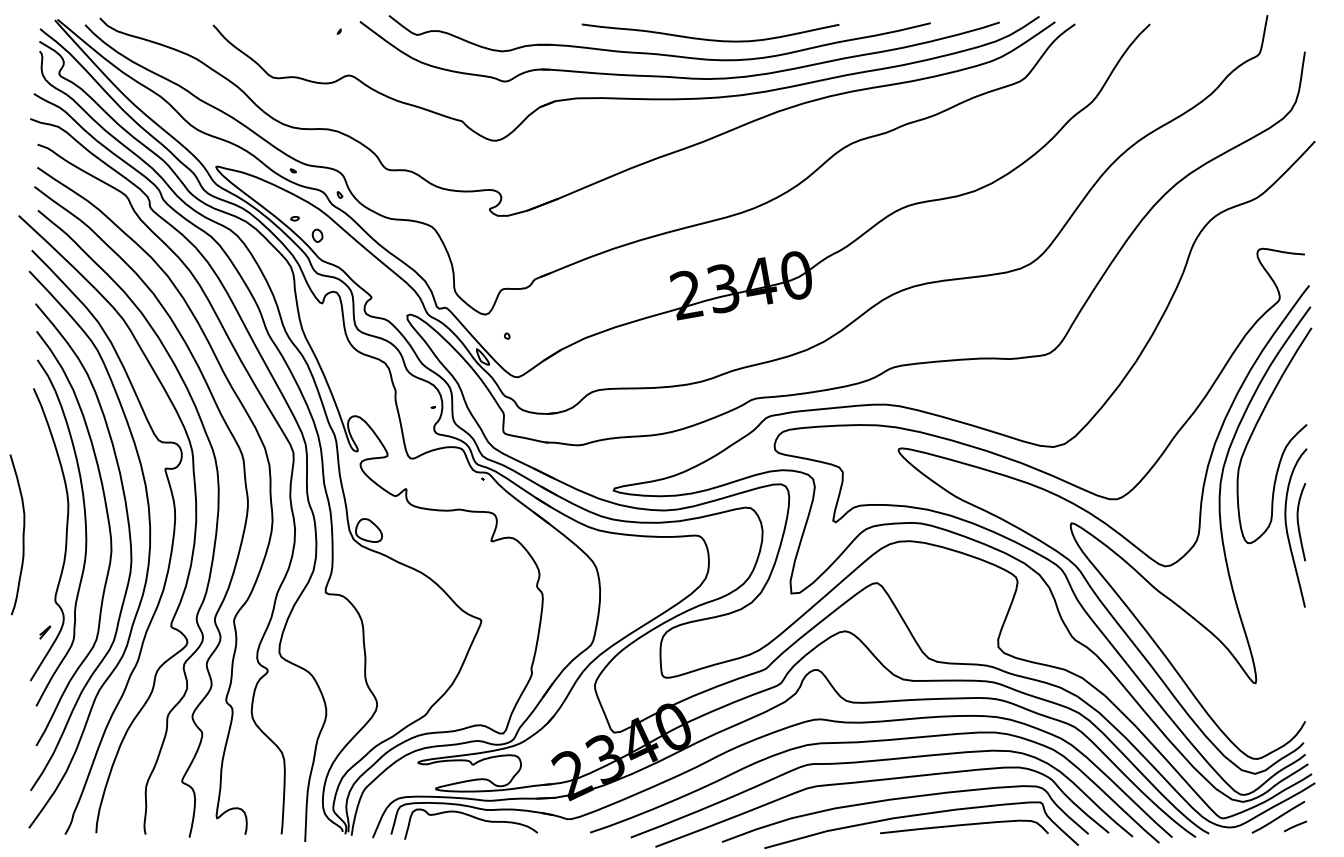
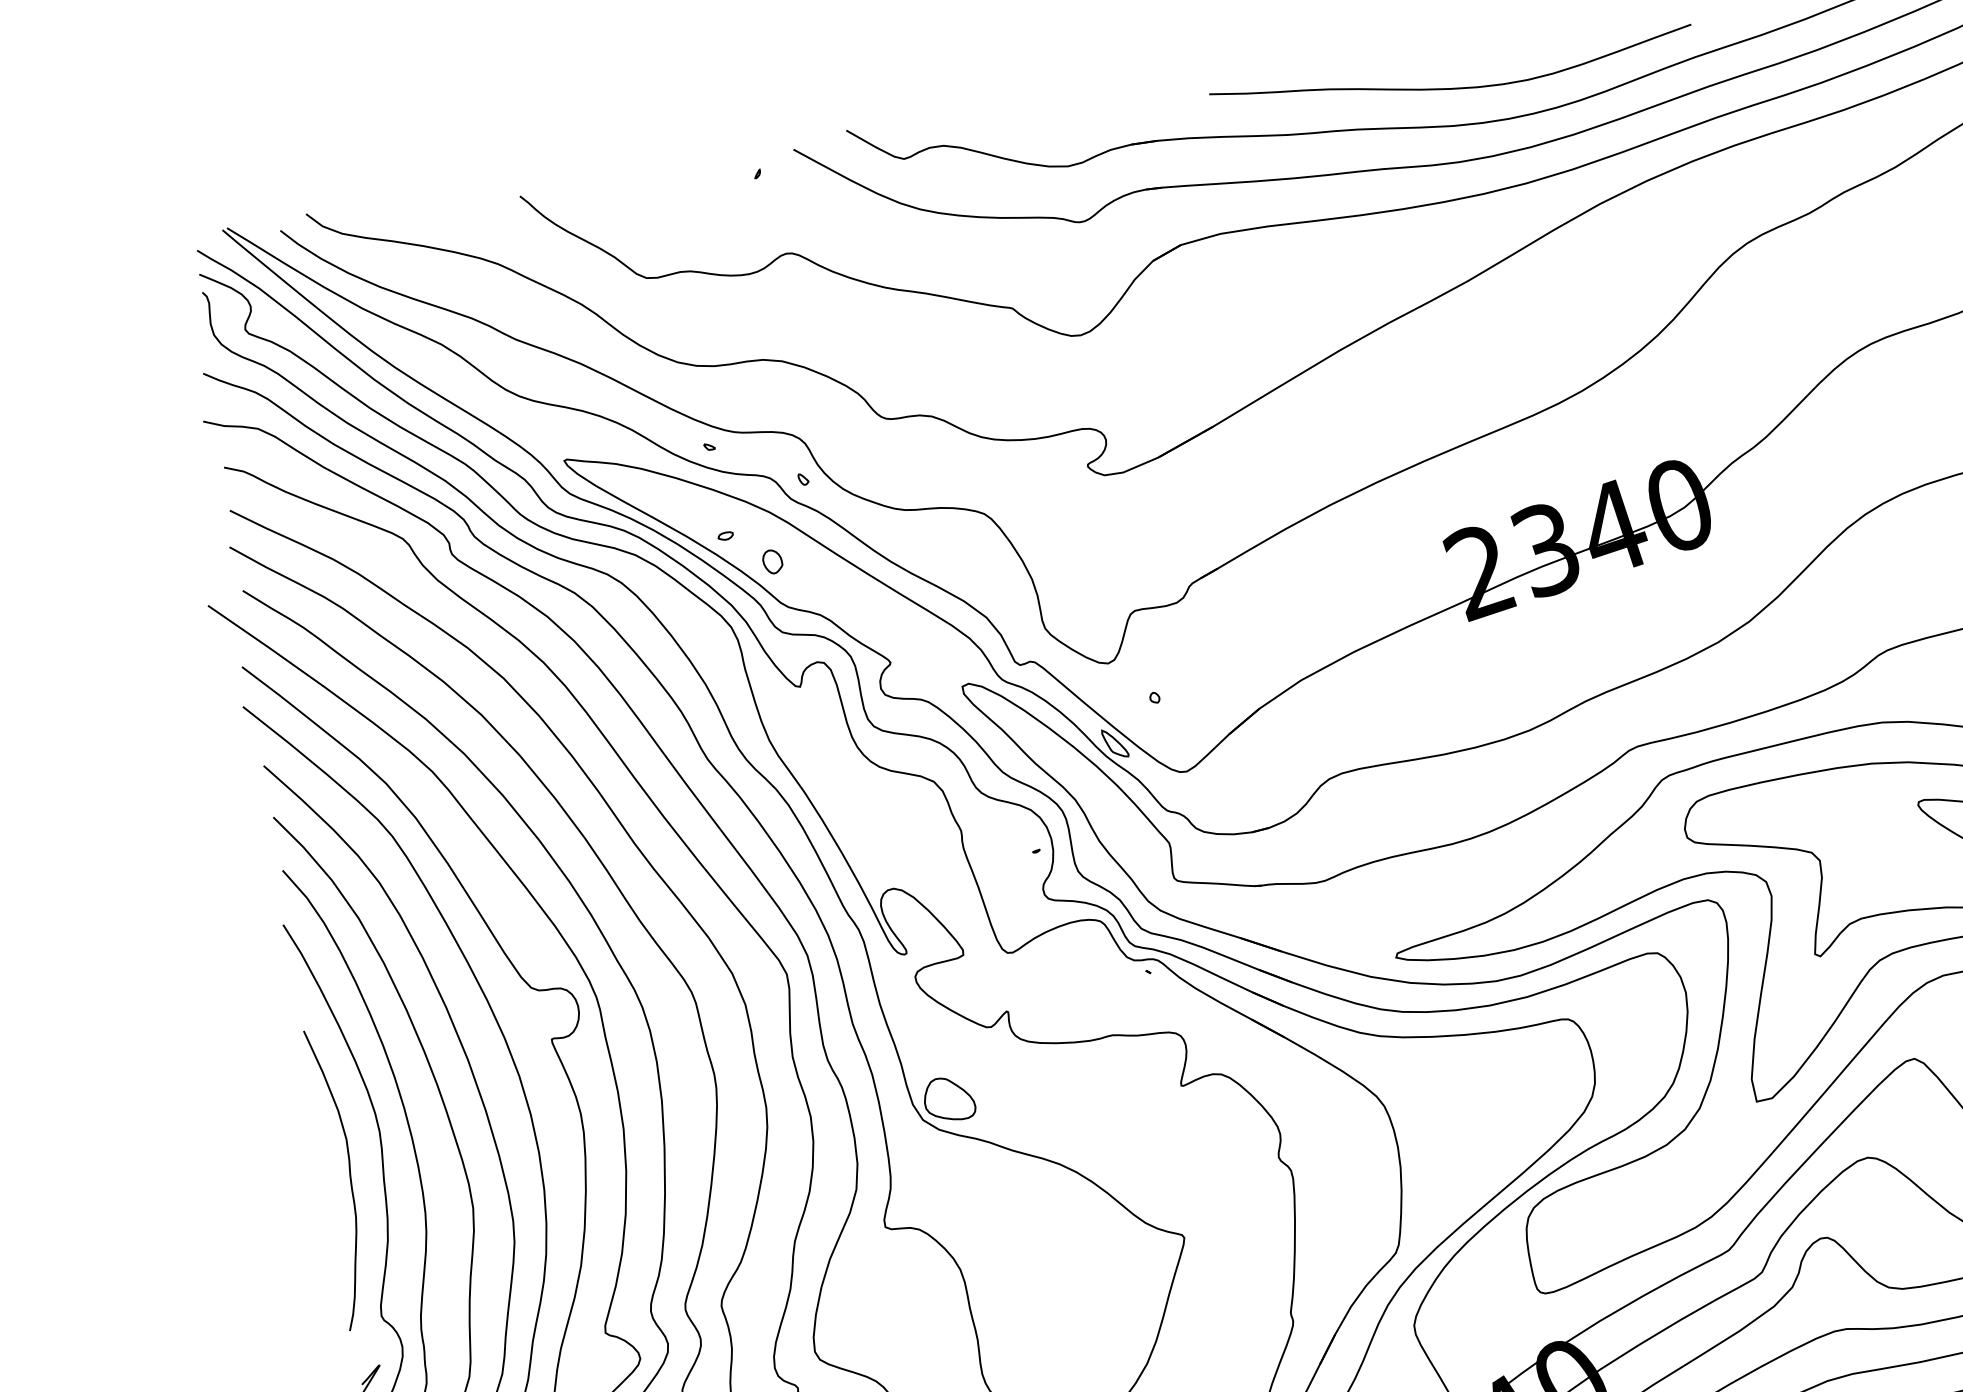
curve: (22, 534) -> (348, 1177), moved

